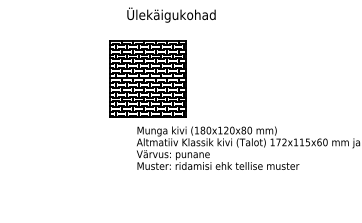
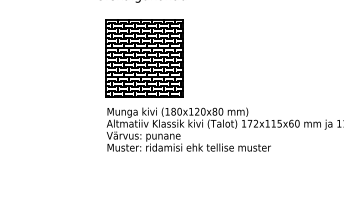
part: (147, 78) -> (143, 58), moved

